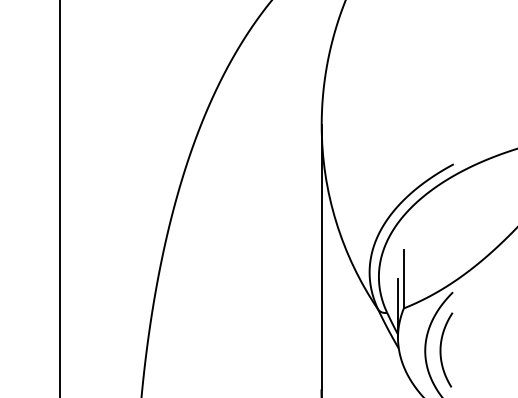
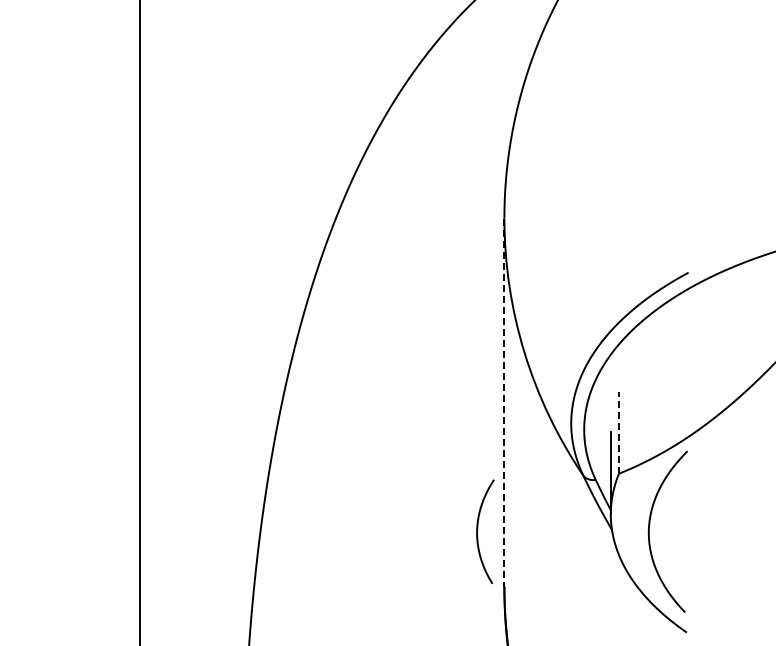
line: (321, 258) -> (504, 403), solid -> dashed
line: (403, 278) -> (618, 432), solid -> dashed
curve: (441, 348) -> (478, 529), moved

